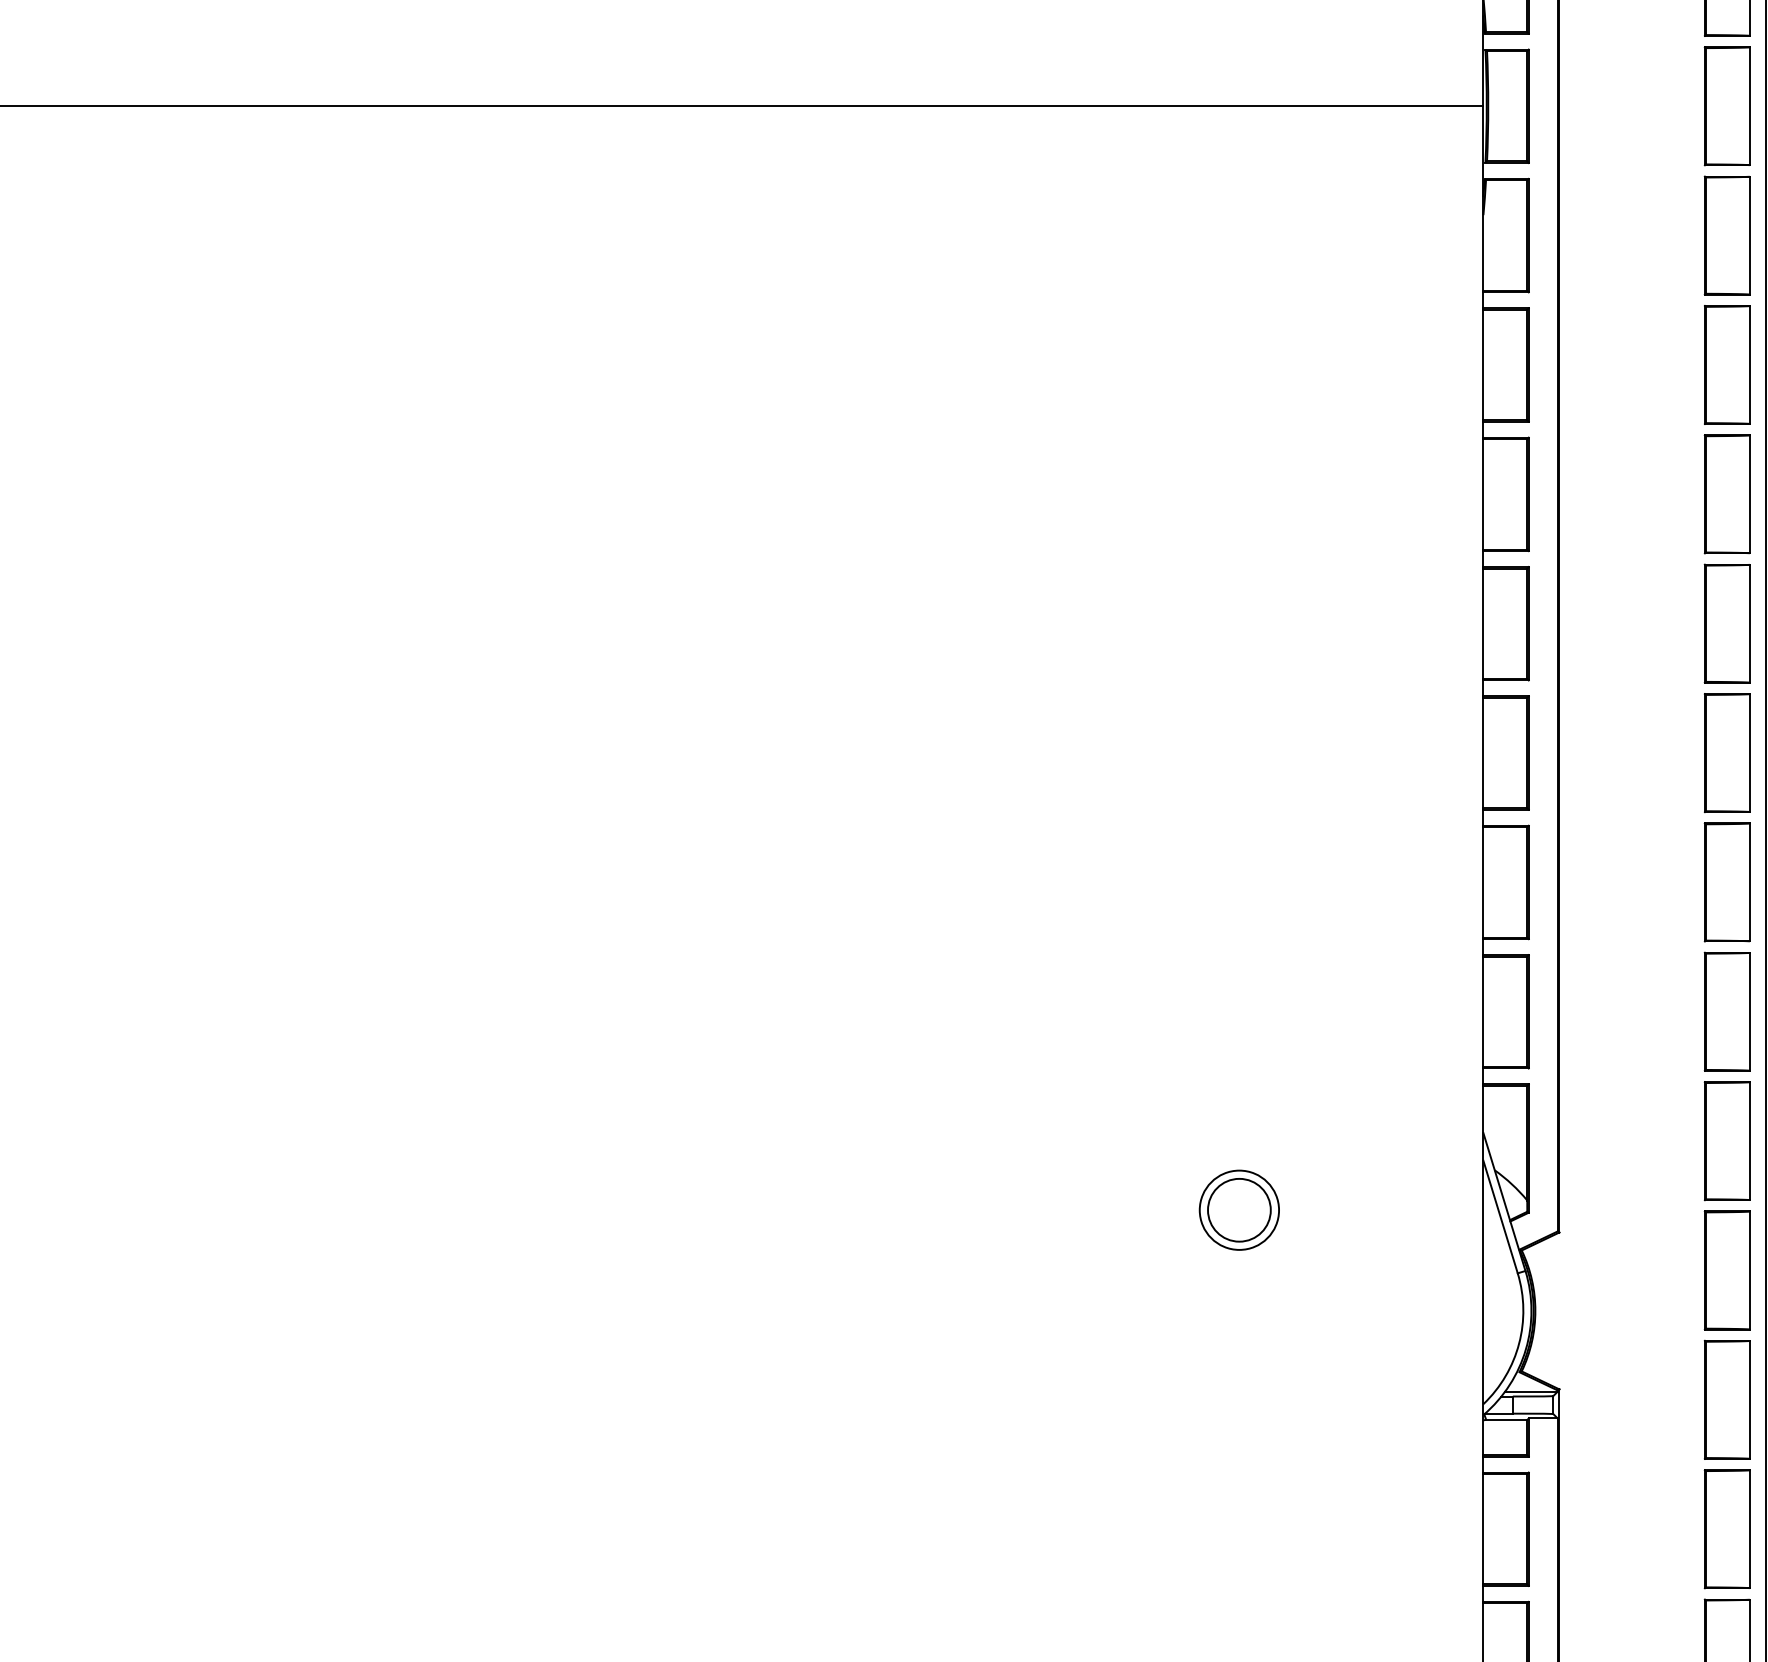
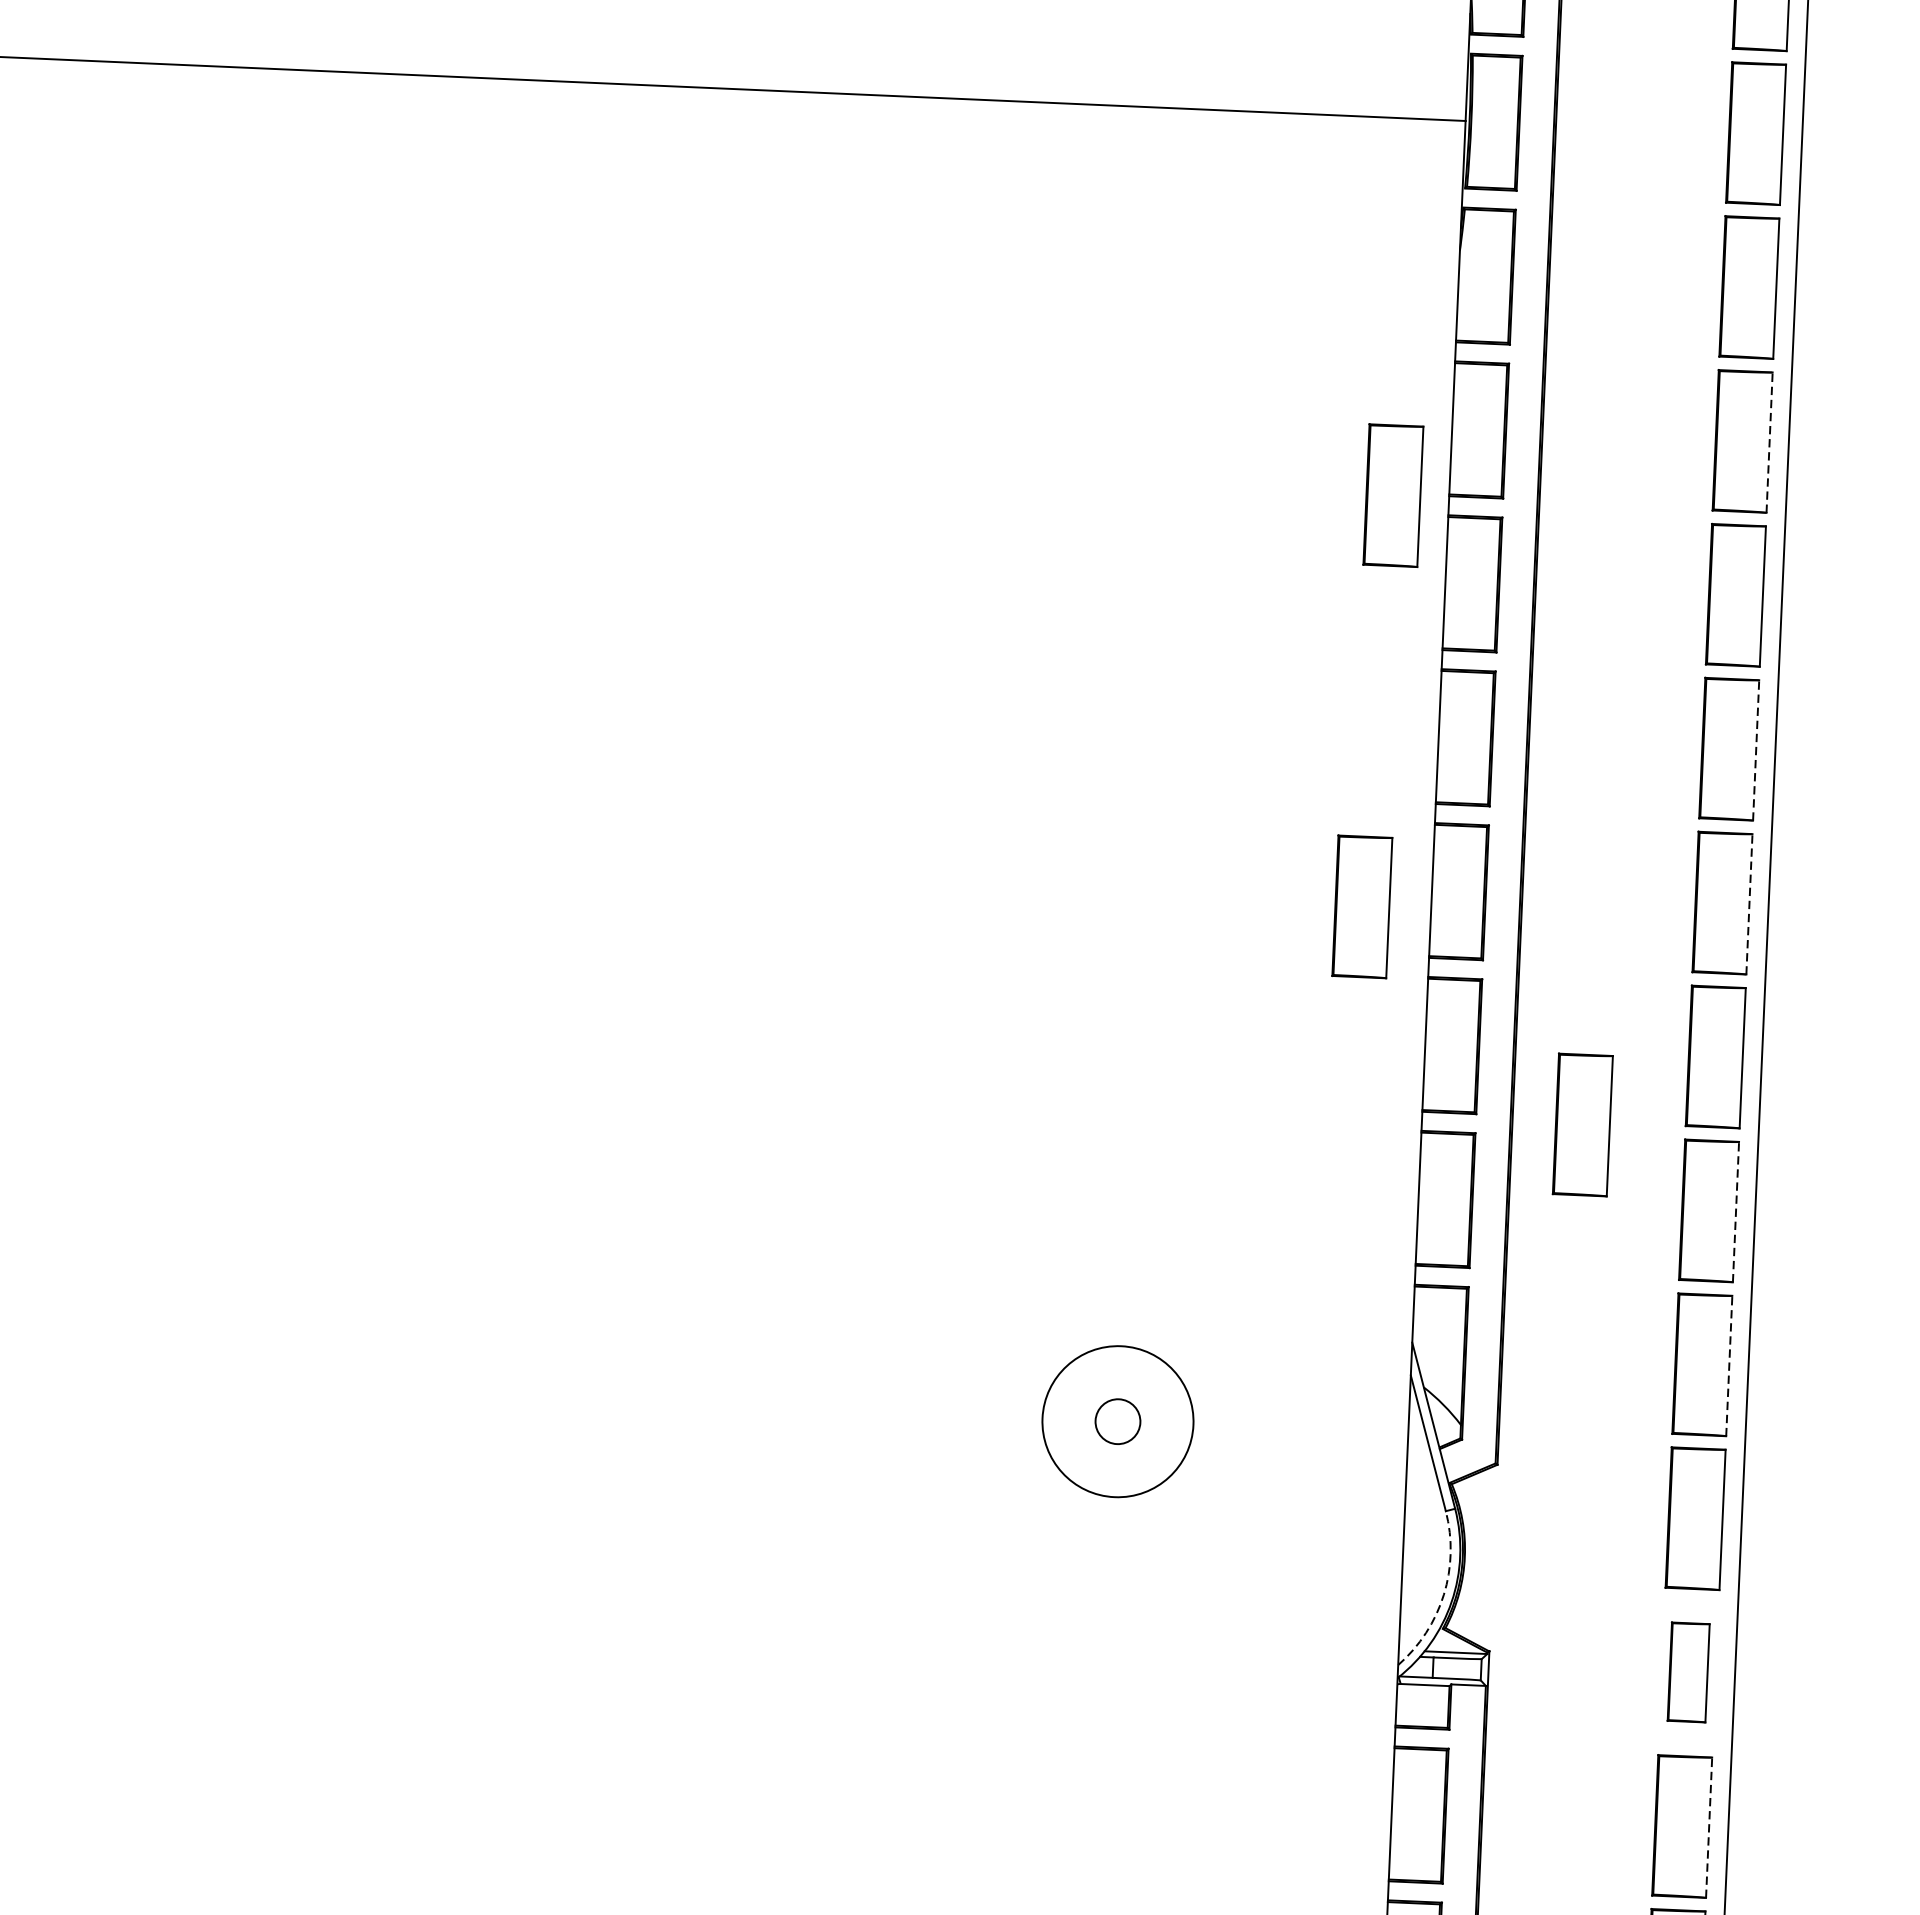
line: (1750, 364) -> (1769, 442), solid -> dashed
part: (1435, 423) -> (1392, 495), added
line: (1750, 623) -> (1756, 750), solid -> dashed
line: (1750, 752) -> (1749, 903), solid -> dashed
part: (1424, 769) -> (1361, 906), added
part: (1617, 944) -> (1581, 1125), added
line: (1750, 1011) -> (1736, 1211), solid -> dashed
line: (1750, 1140) -> (1729, 1365), solid -> dashed
circle: (1239, 1209) -> (1118, 1420), size x0.6
circle: (1239, 1209) -> (1118, 1420), size x1.6
arc: (1519, 1343) -> (1444, 1594), solid -> dashed
part: (1726, 1399) -> (1687, 1672), size x0.7
line: (1750, 1528) -> (1709, 1826), solid -> dashed

